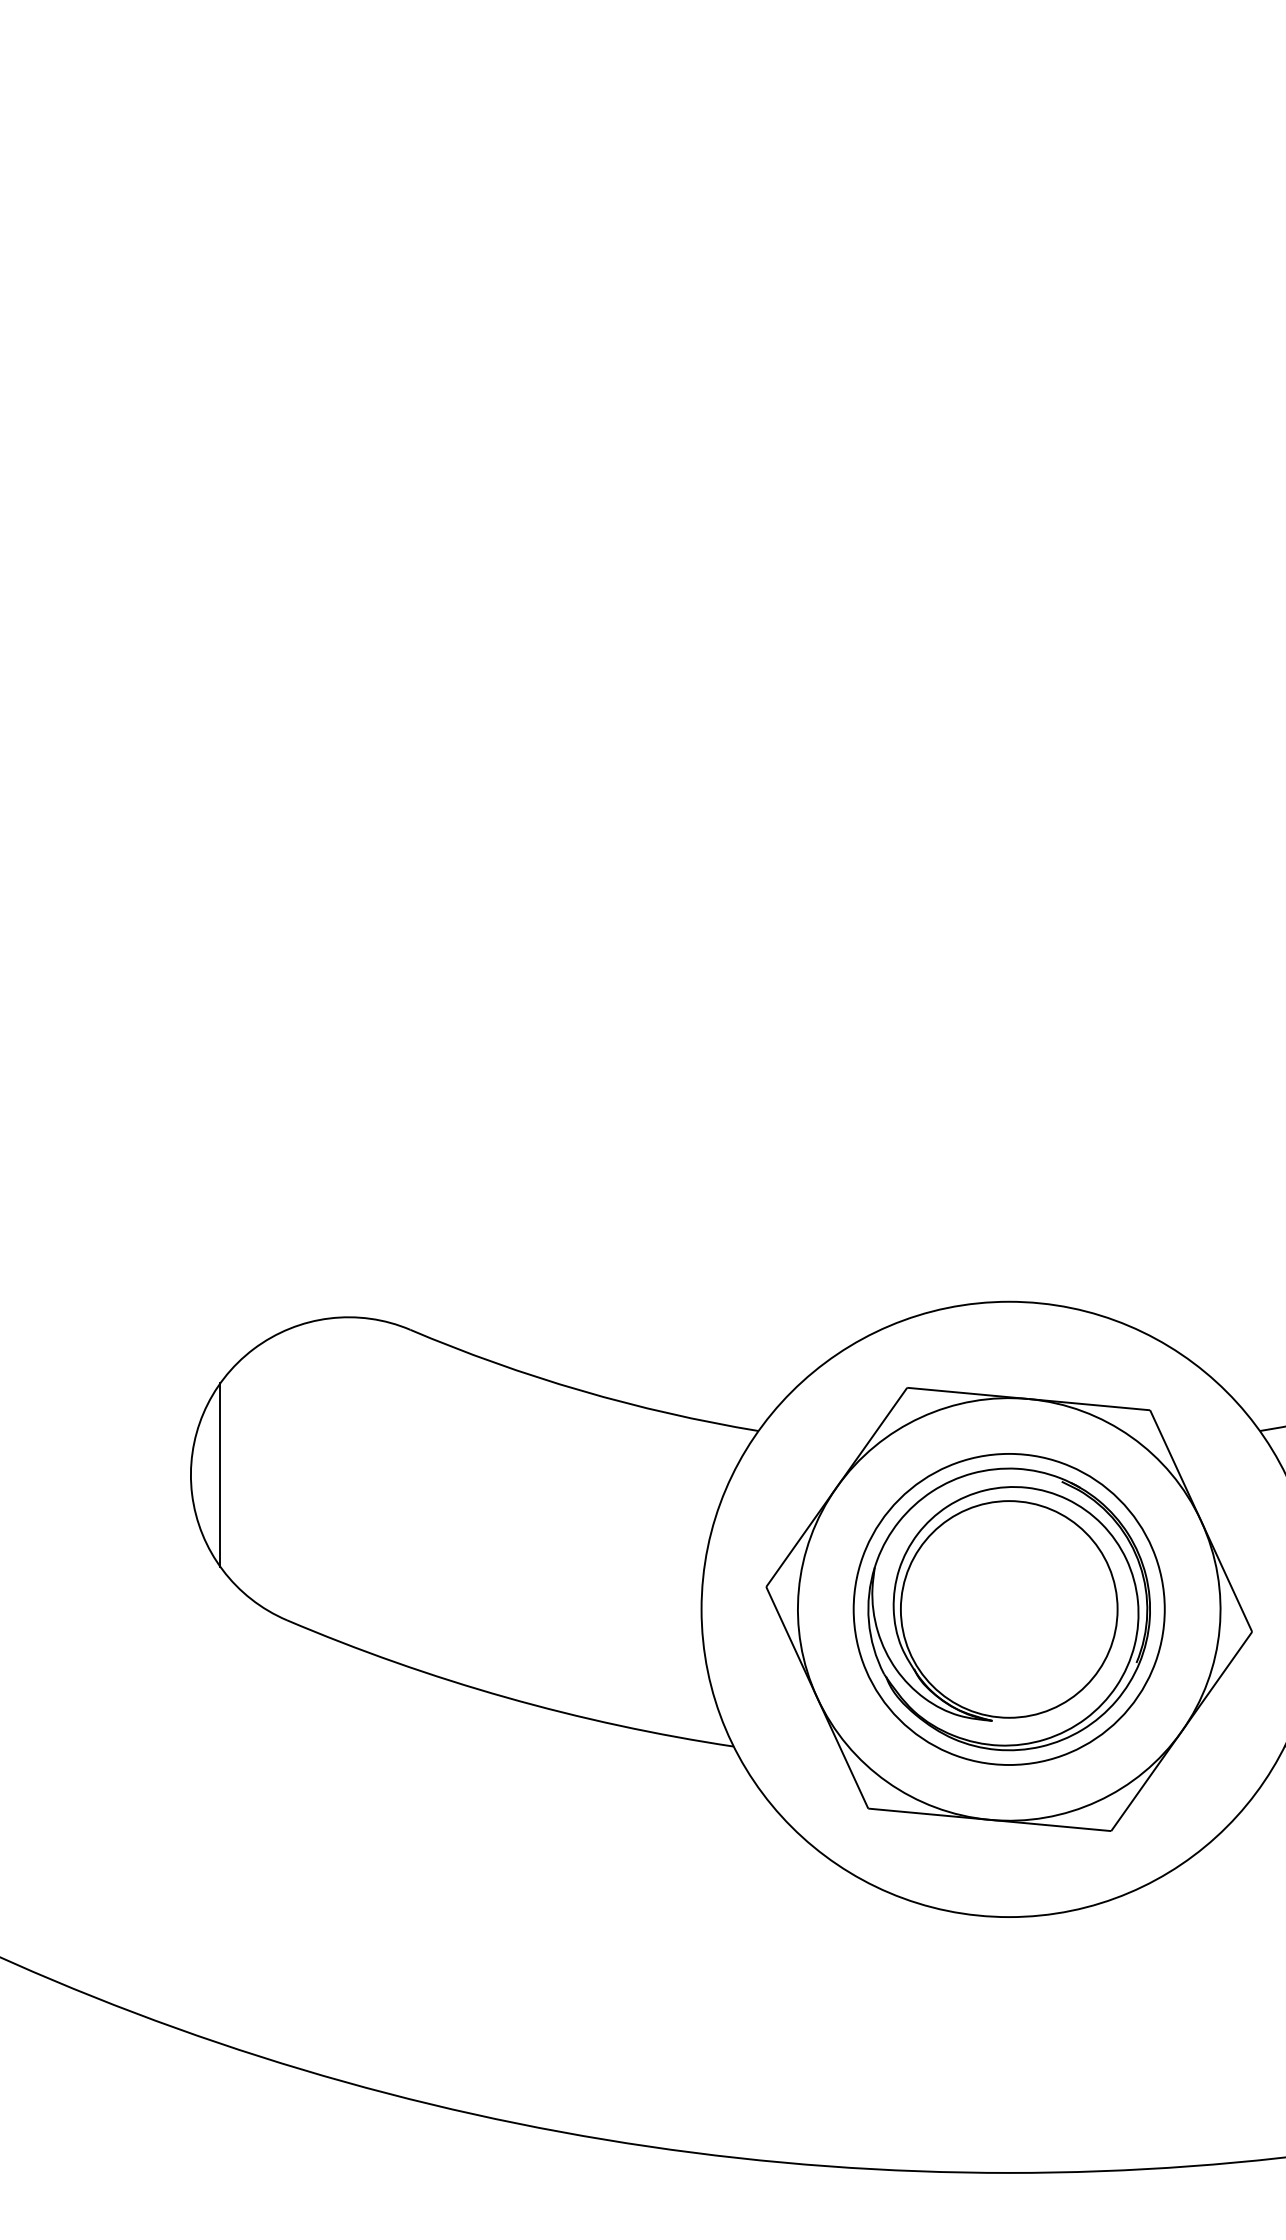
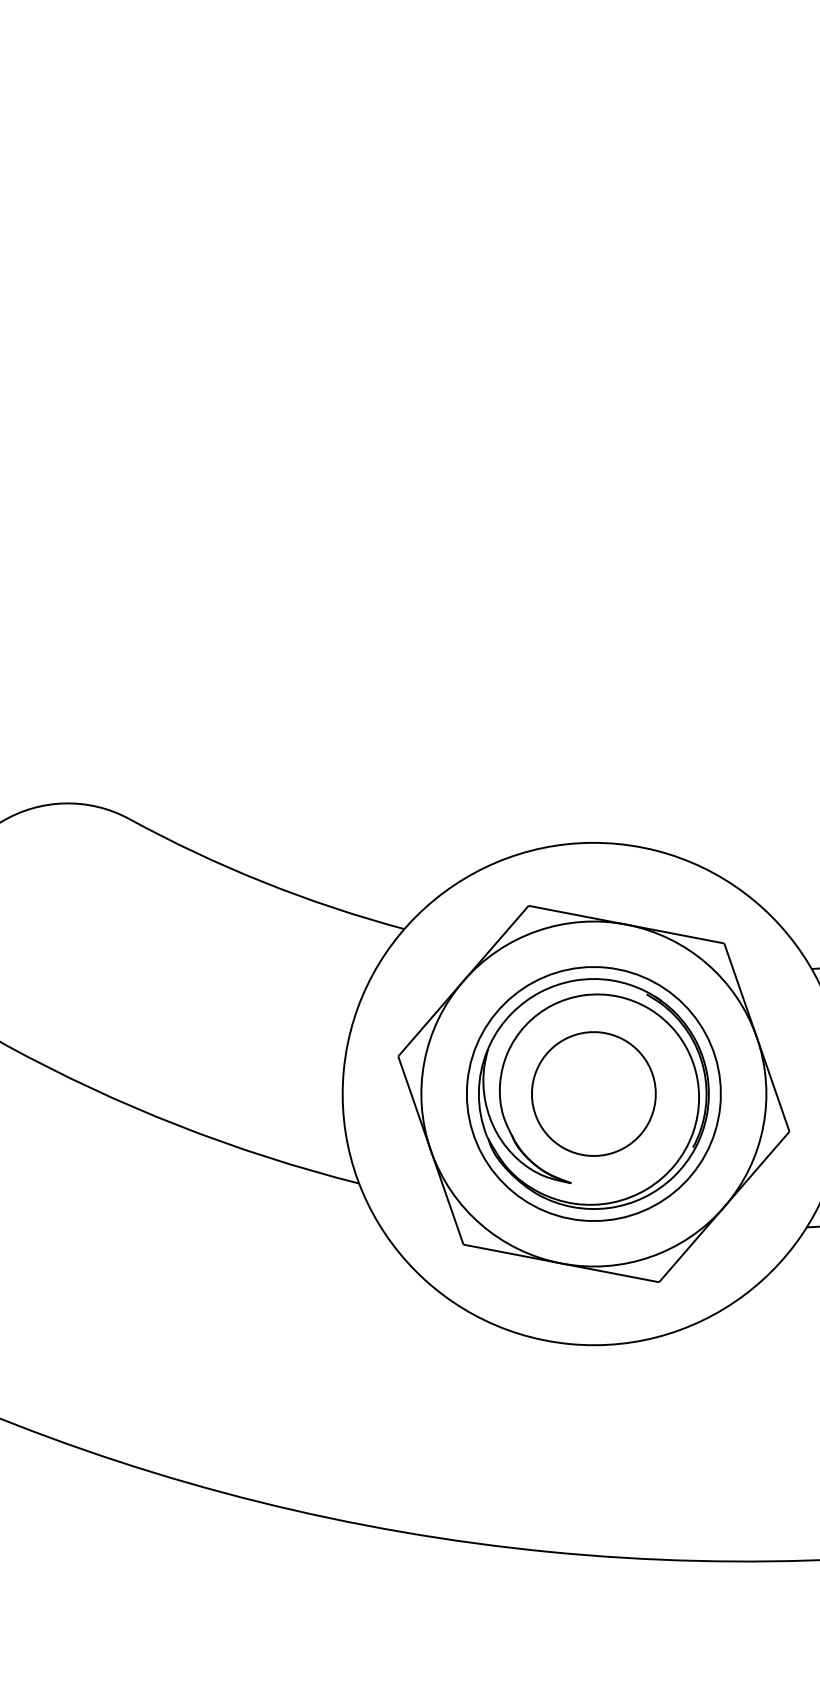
circle: (1008, 1609) -> (593, 1094), size x0.7

